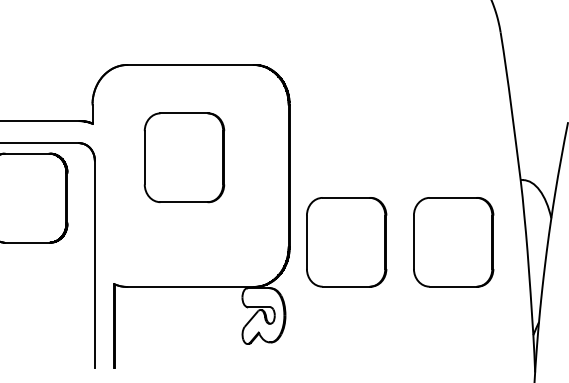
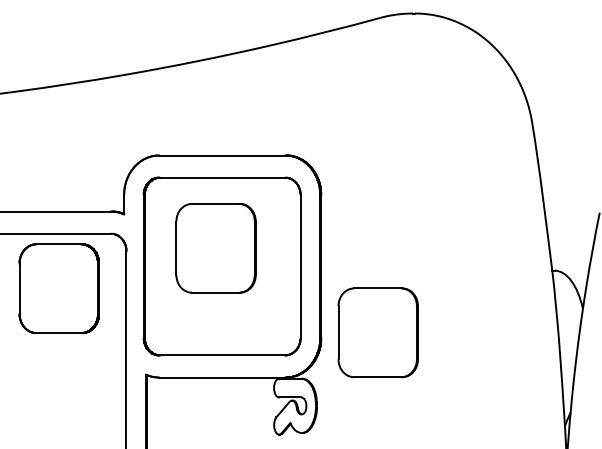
part: (189, 175) -> (221, 266), added
part: (452, 241) -> (484, 332), removed

